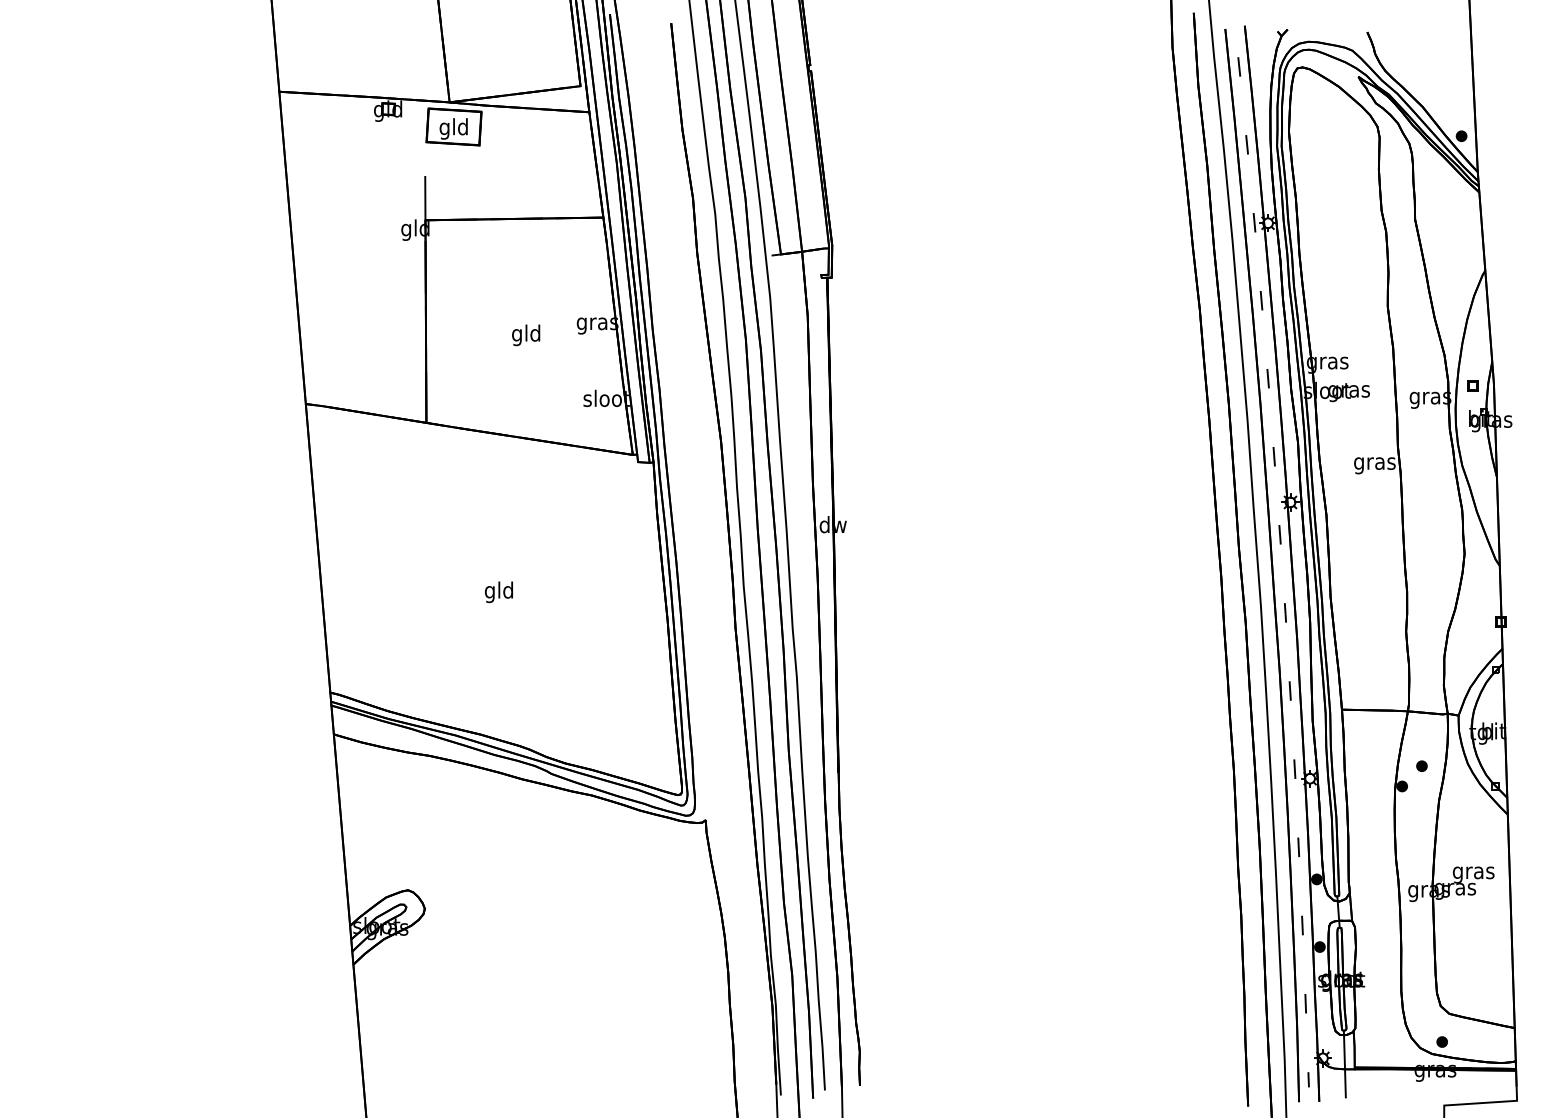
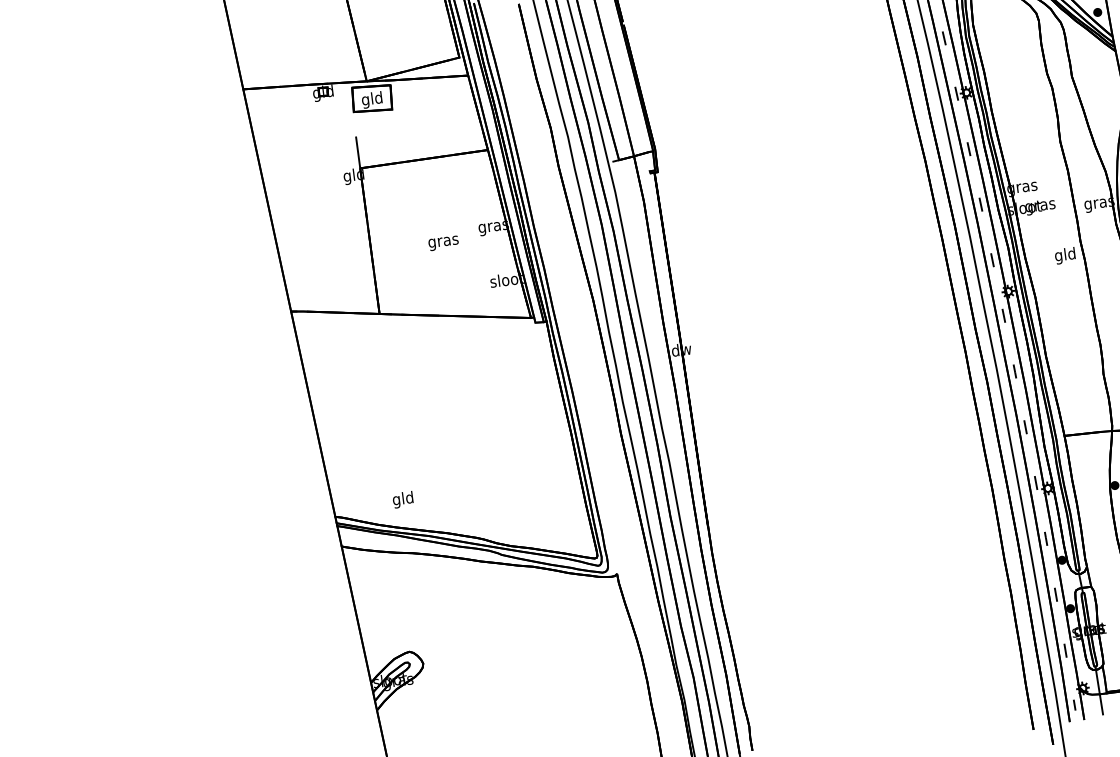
text: (526, 335) -> (443, 241), gld -> gras
text: (1374, 463) -> (1065, 255), gras -> gld
text: (498, 592) -> (402, 500), moved

